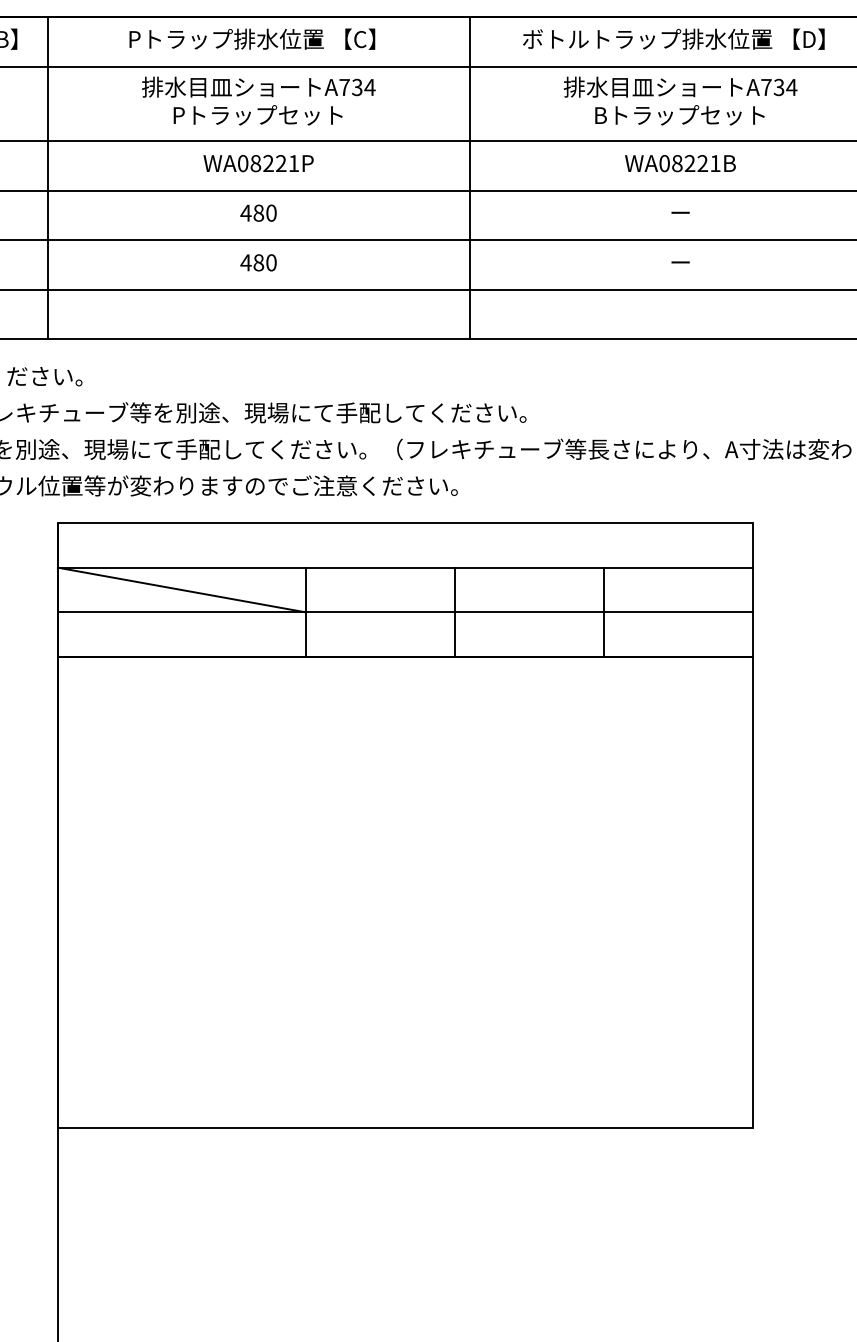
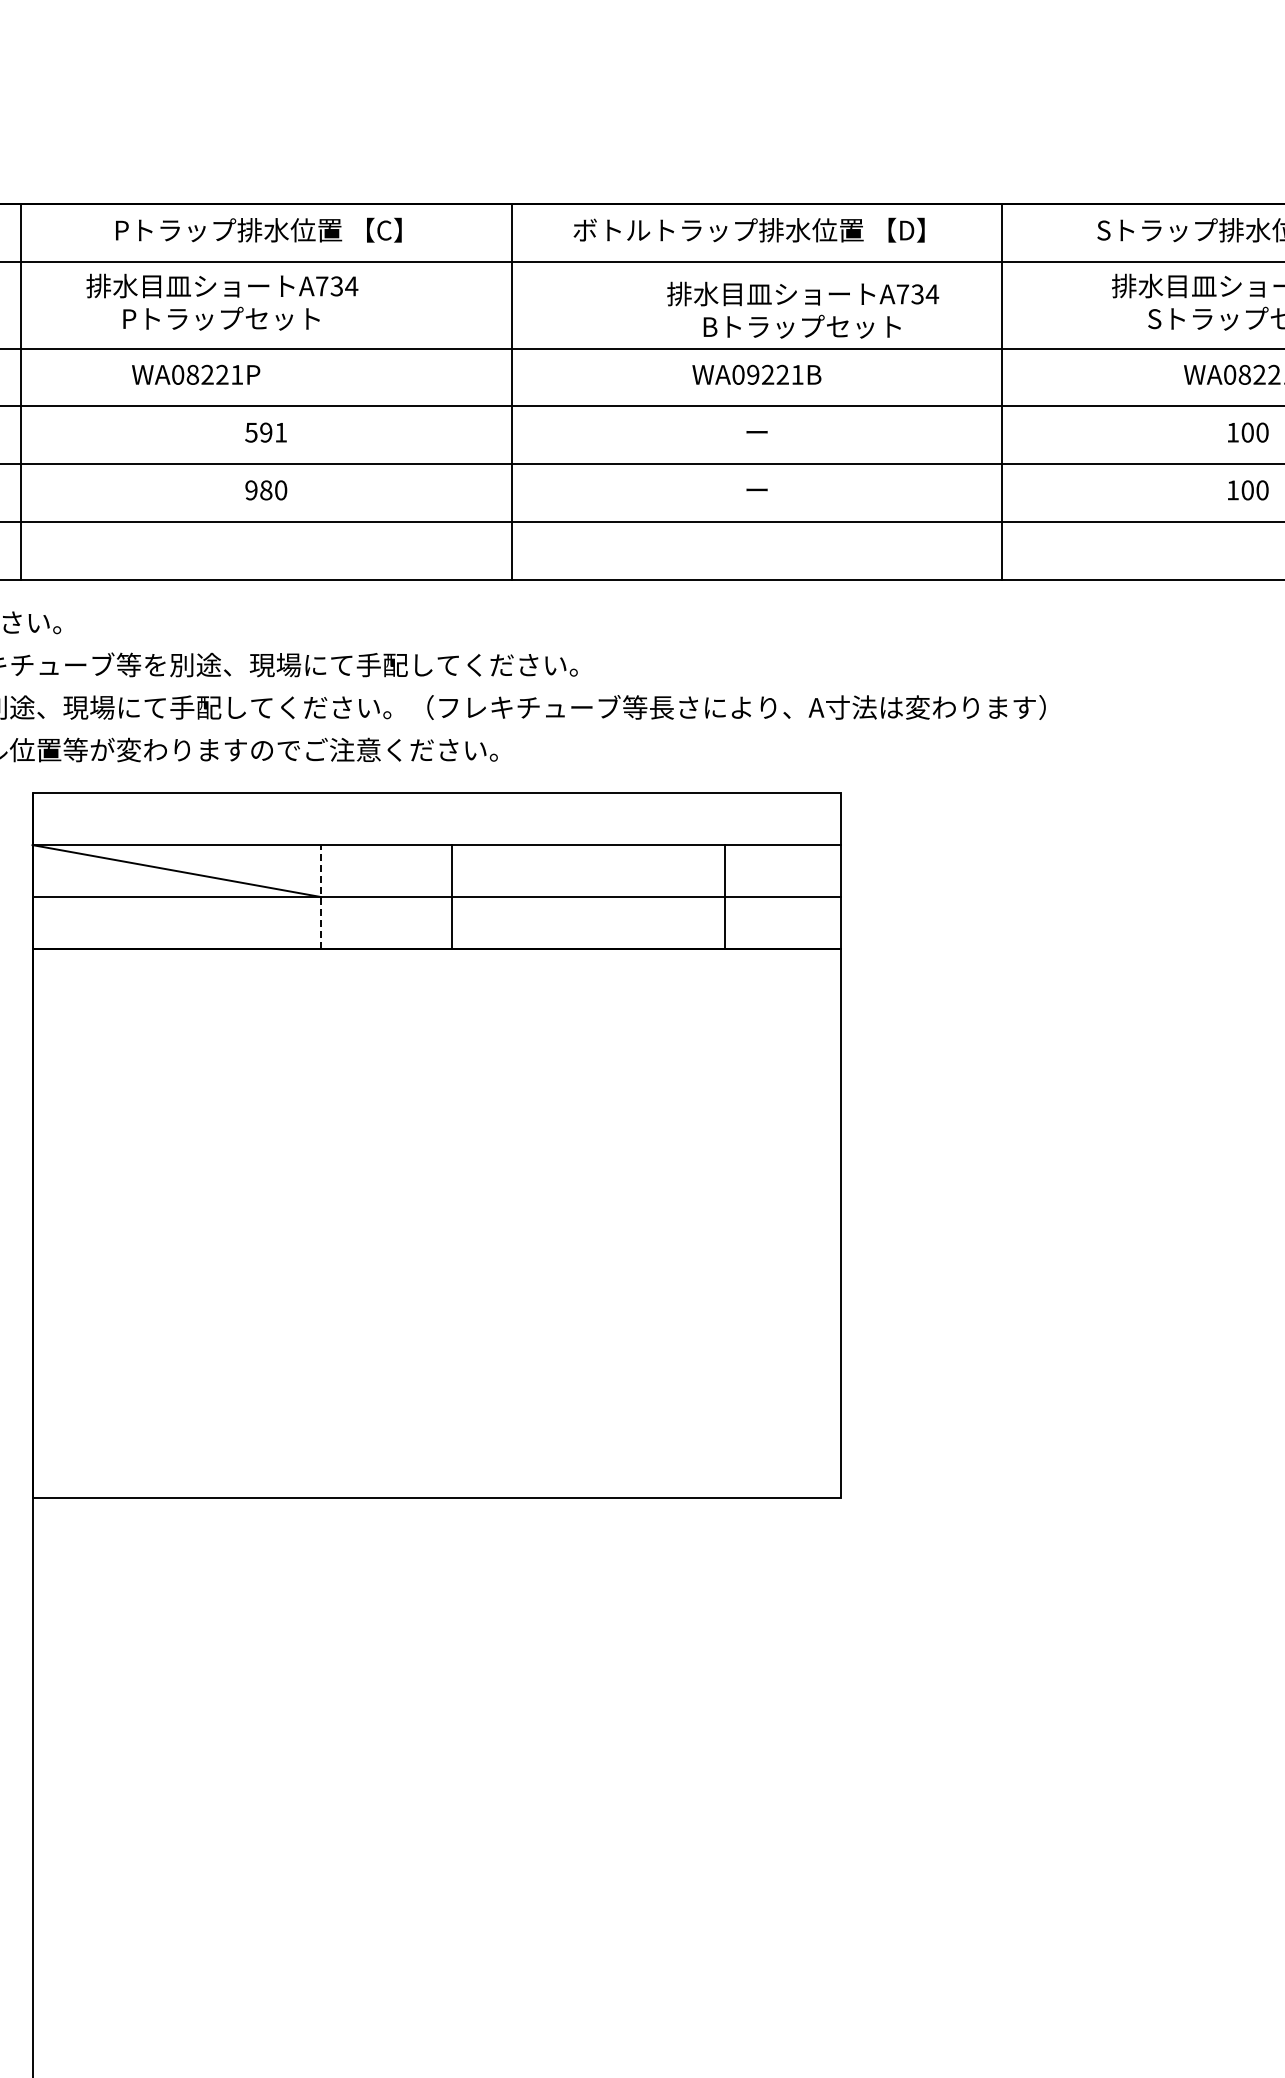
text: (258, 100) -> (222, 301), moved
text: (680, 100) -> (803, 309), moved
text: (258, 163) -> (196, 374), moved
text: (677, 163) -> (753, 374), WA08221B -> WA09221B
text: (258, 213) -> (265, 432), 480 -> 591
text: (246, 262) -> (251, 490), 480 -> 980
line: (306, 612) -> (321, 897), solid -> dashed
line: (454, 612) -> (452, 897), moved
line: (603, 612) -> (724, 897), moved

